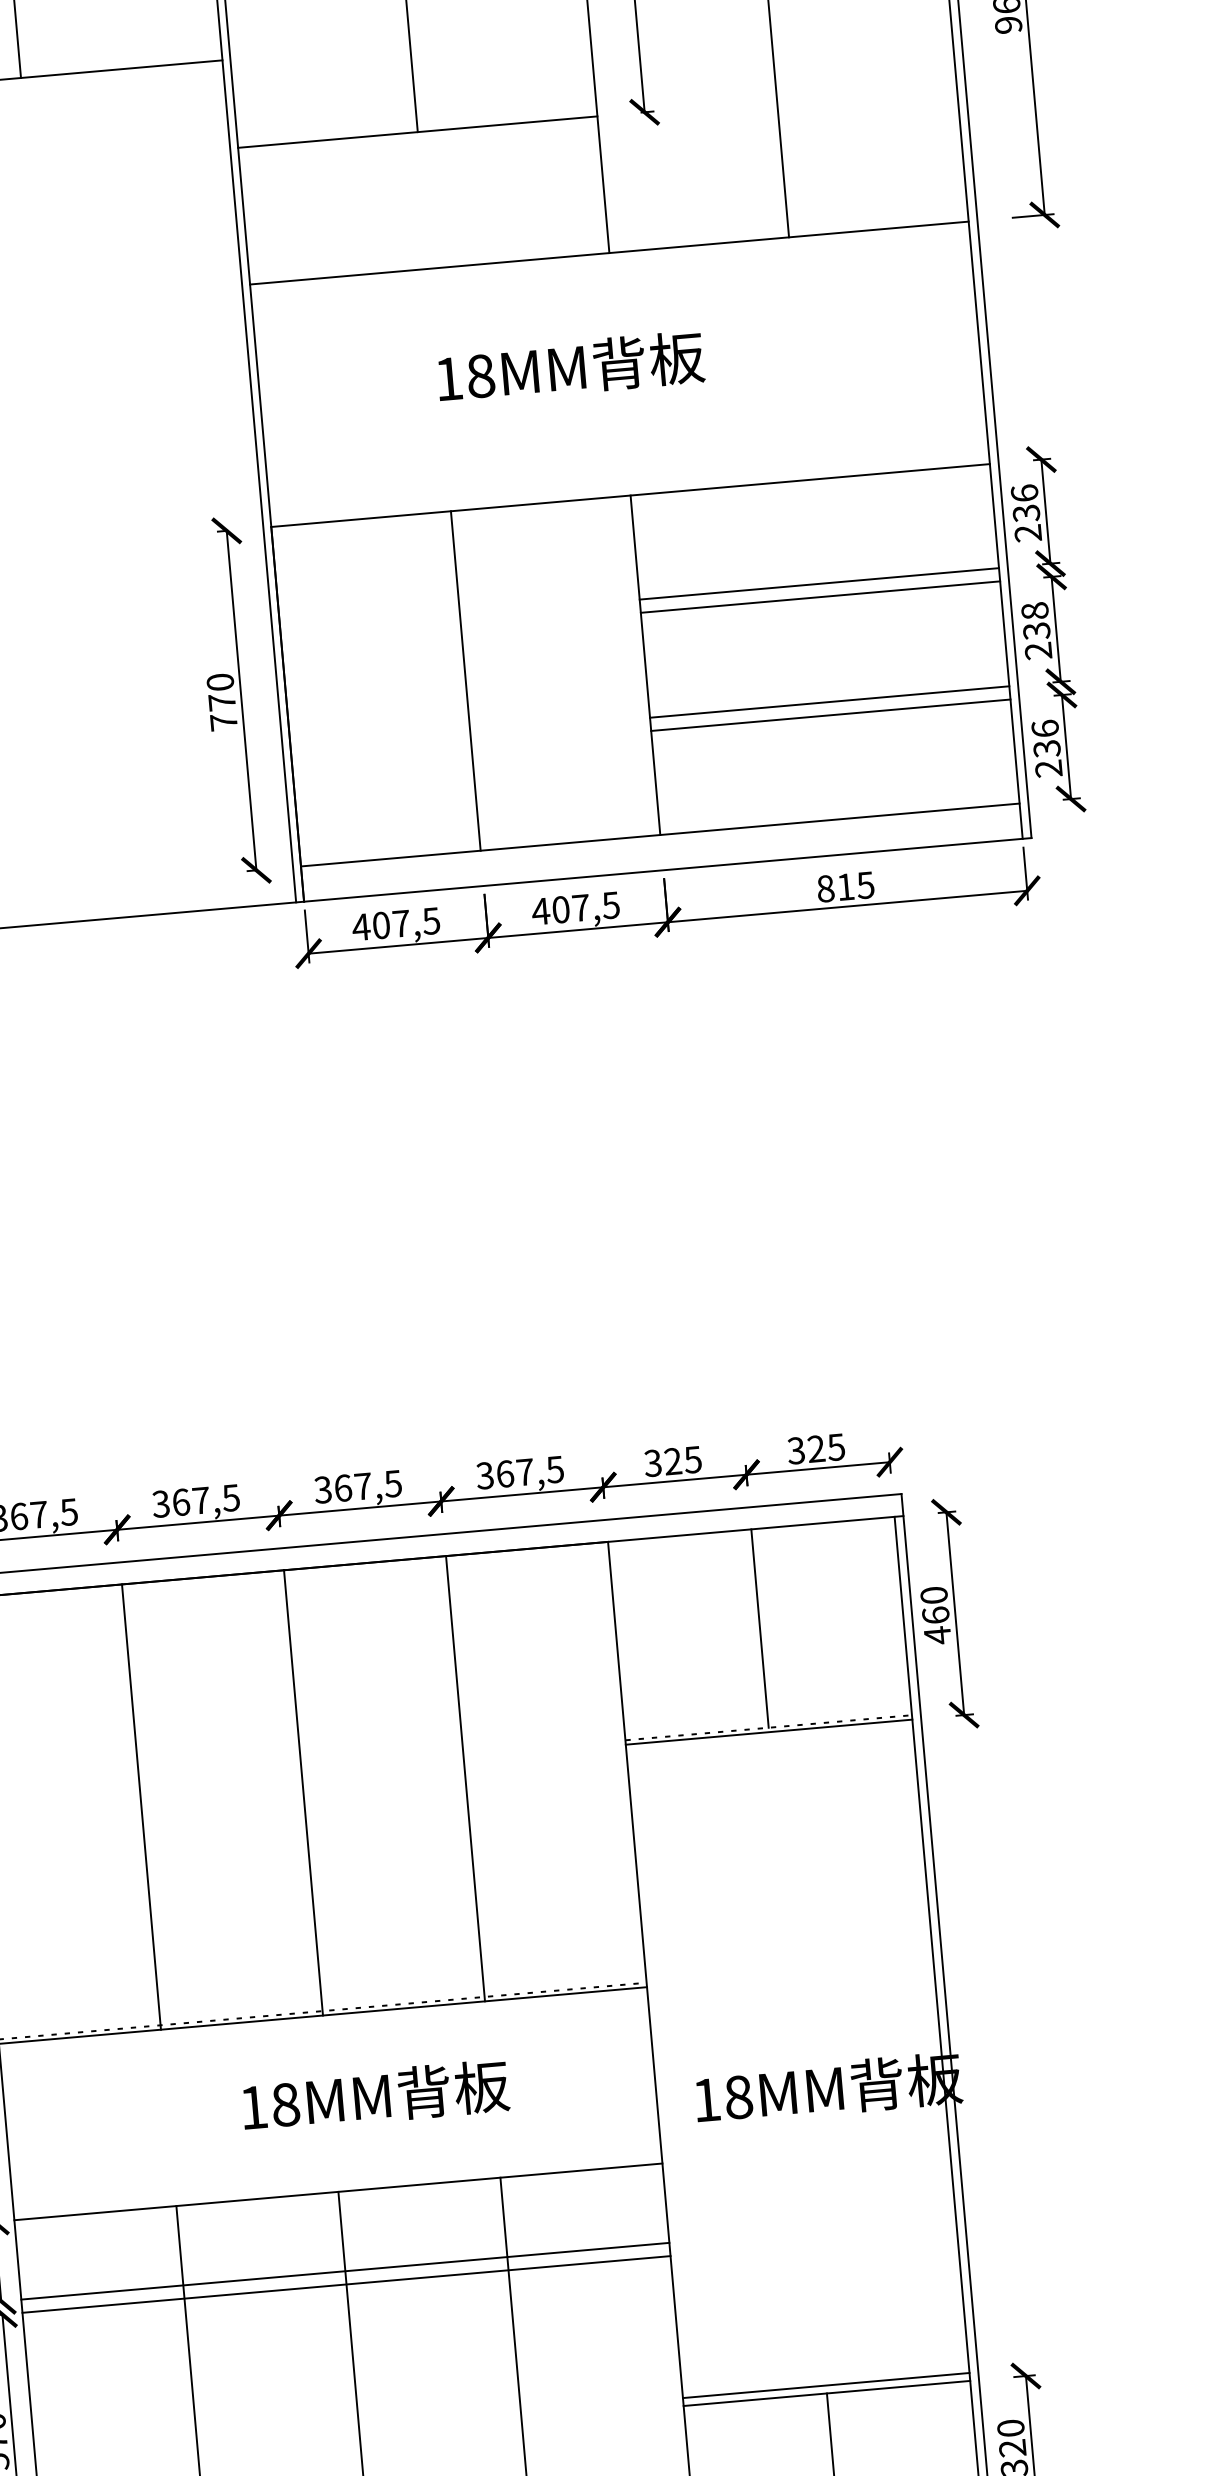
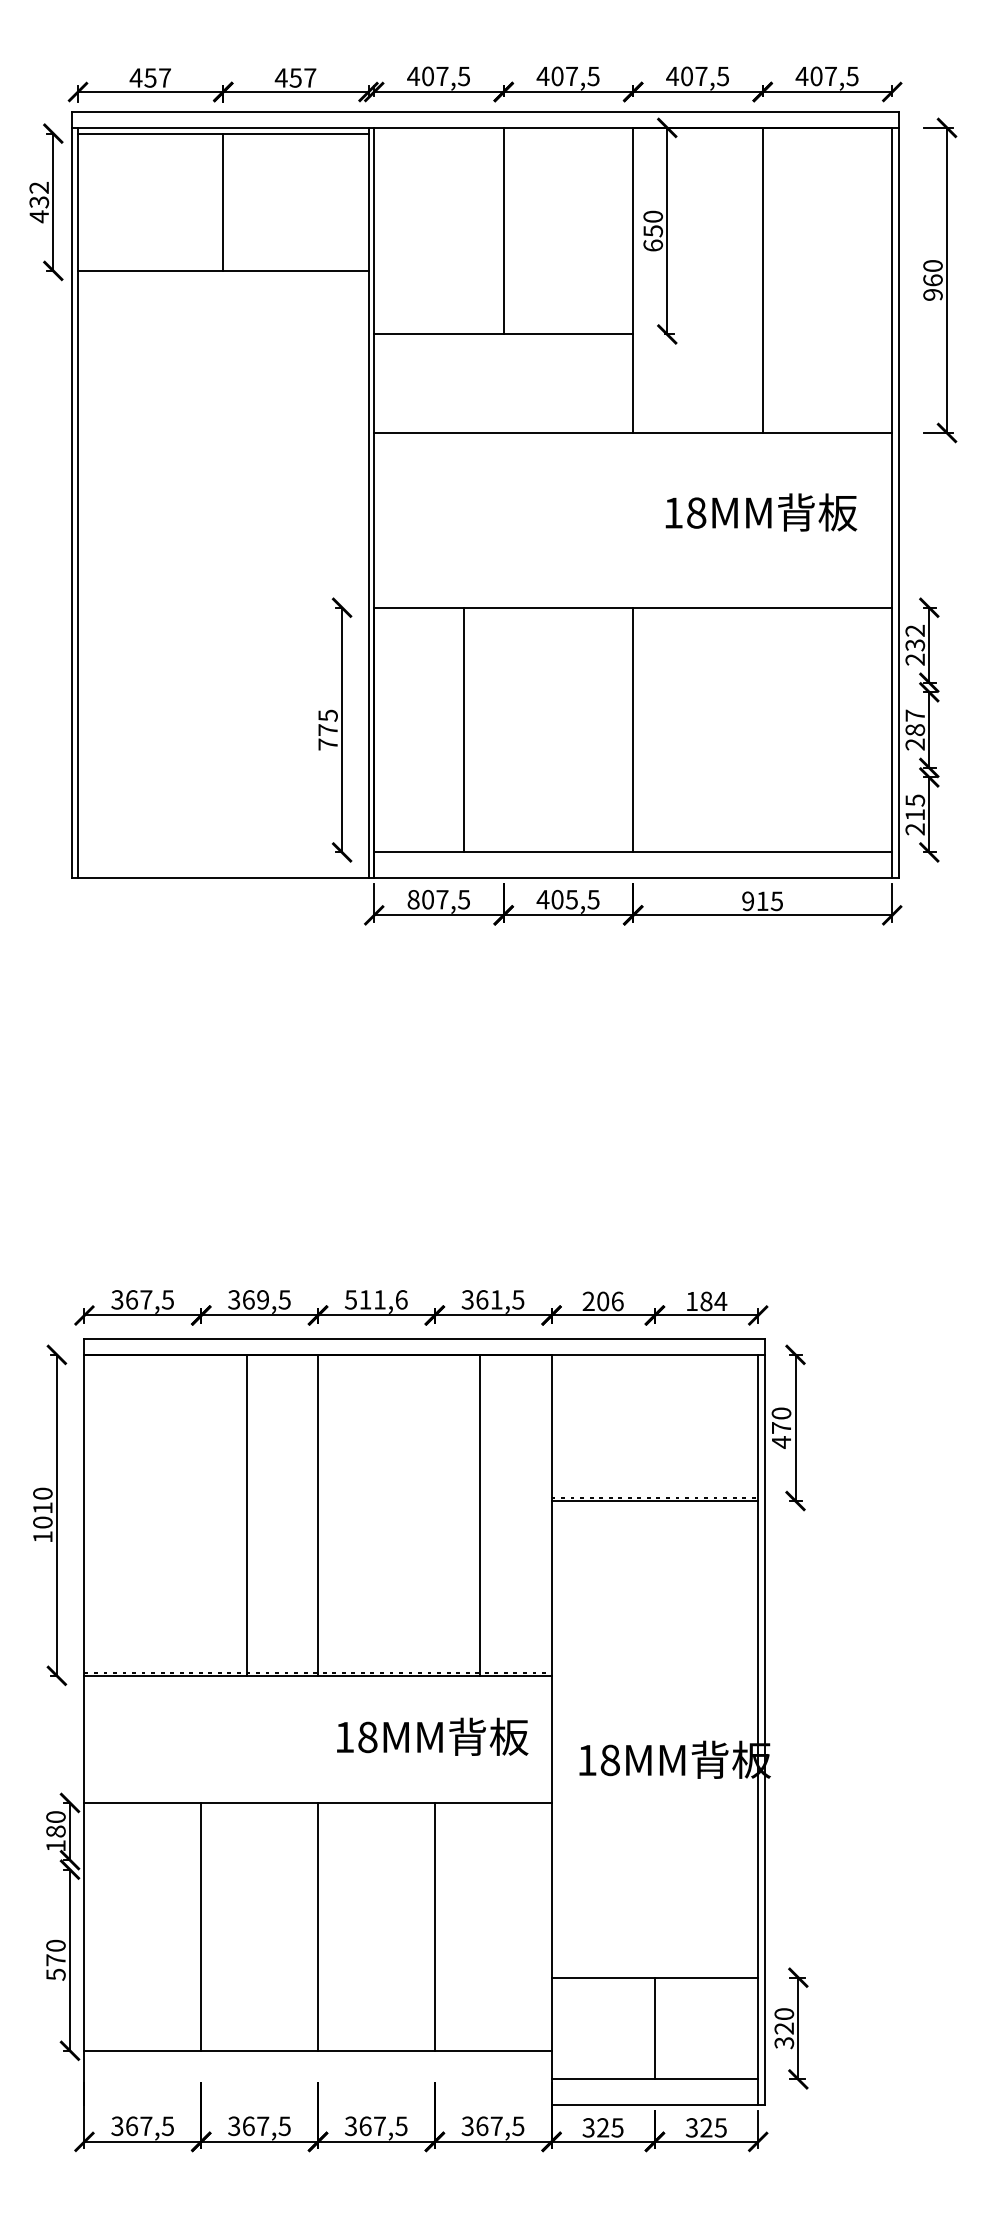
text: (570, 367) -> (761, 512), moved
text: (1024, 492) -> (915, 630), 236 -> 232
line: (819, 583) -> (762, 682), removed
line: (820, 597) -> (762, 692), removed
text: (1036, 620) -> (915, 722), 238 -> 287
line: (465, 680) -> (463, 729), moved
text: (219, 682) -> (327, 715), 770 -> 775
line: (829, 701) -> (762, 767), removed
line: (830, 715) -> (762, 777), removed
text: (1046, 738) -> (915, 807), 236 -> 215
text: (826, 889) -> (748, 901), 815 -> 915
text: (580, 907) -> (571, 899), 407,5 -> 405,5
text: (361, 926) -> (413, 899), 407,5 -> 807,5
text: (816, 1449) -> (706, 1301), 325 -> 184
text: (672, 1461) -> (602, 1301), 325 -> 206
text: (524, 1471) -> (496, 1299), 367,5 -> 361,5
text: (358, 1486) -> (376, 1299), 367,5 -> 511,6
text: (201, 1500) -> (263, 1299), 367,5 -> 369,5
text: (935, 1614) -> (781, 1427), 460 -> 470
line: (759, 1627) -> (654, 1425), removed
line: (464, 1777) -> (479, 1514), moved
line: (141, 1805) -> (247, 1514), moved
text: (375, 2095) -> (432, 1736), moved
line: (344, 2271) -> (317, 1860), removed
line: (345, 2284) -> (317, 1869), removed
line: (825, 2386) -> (654, 1972), removed

